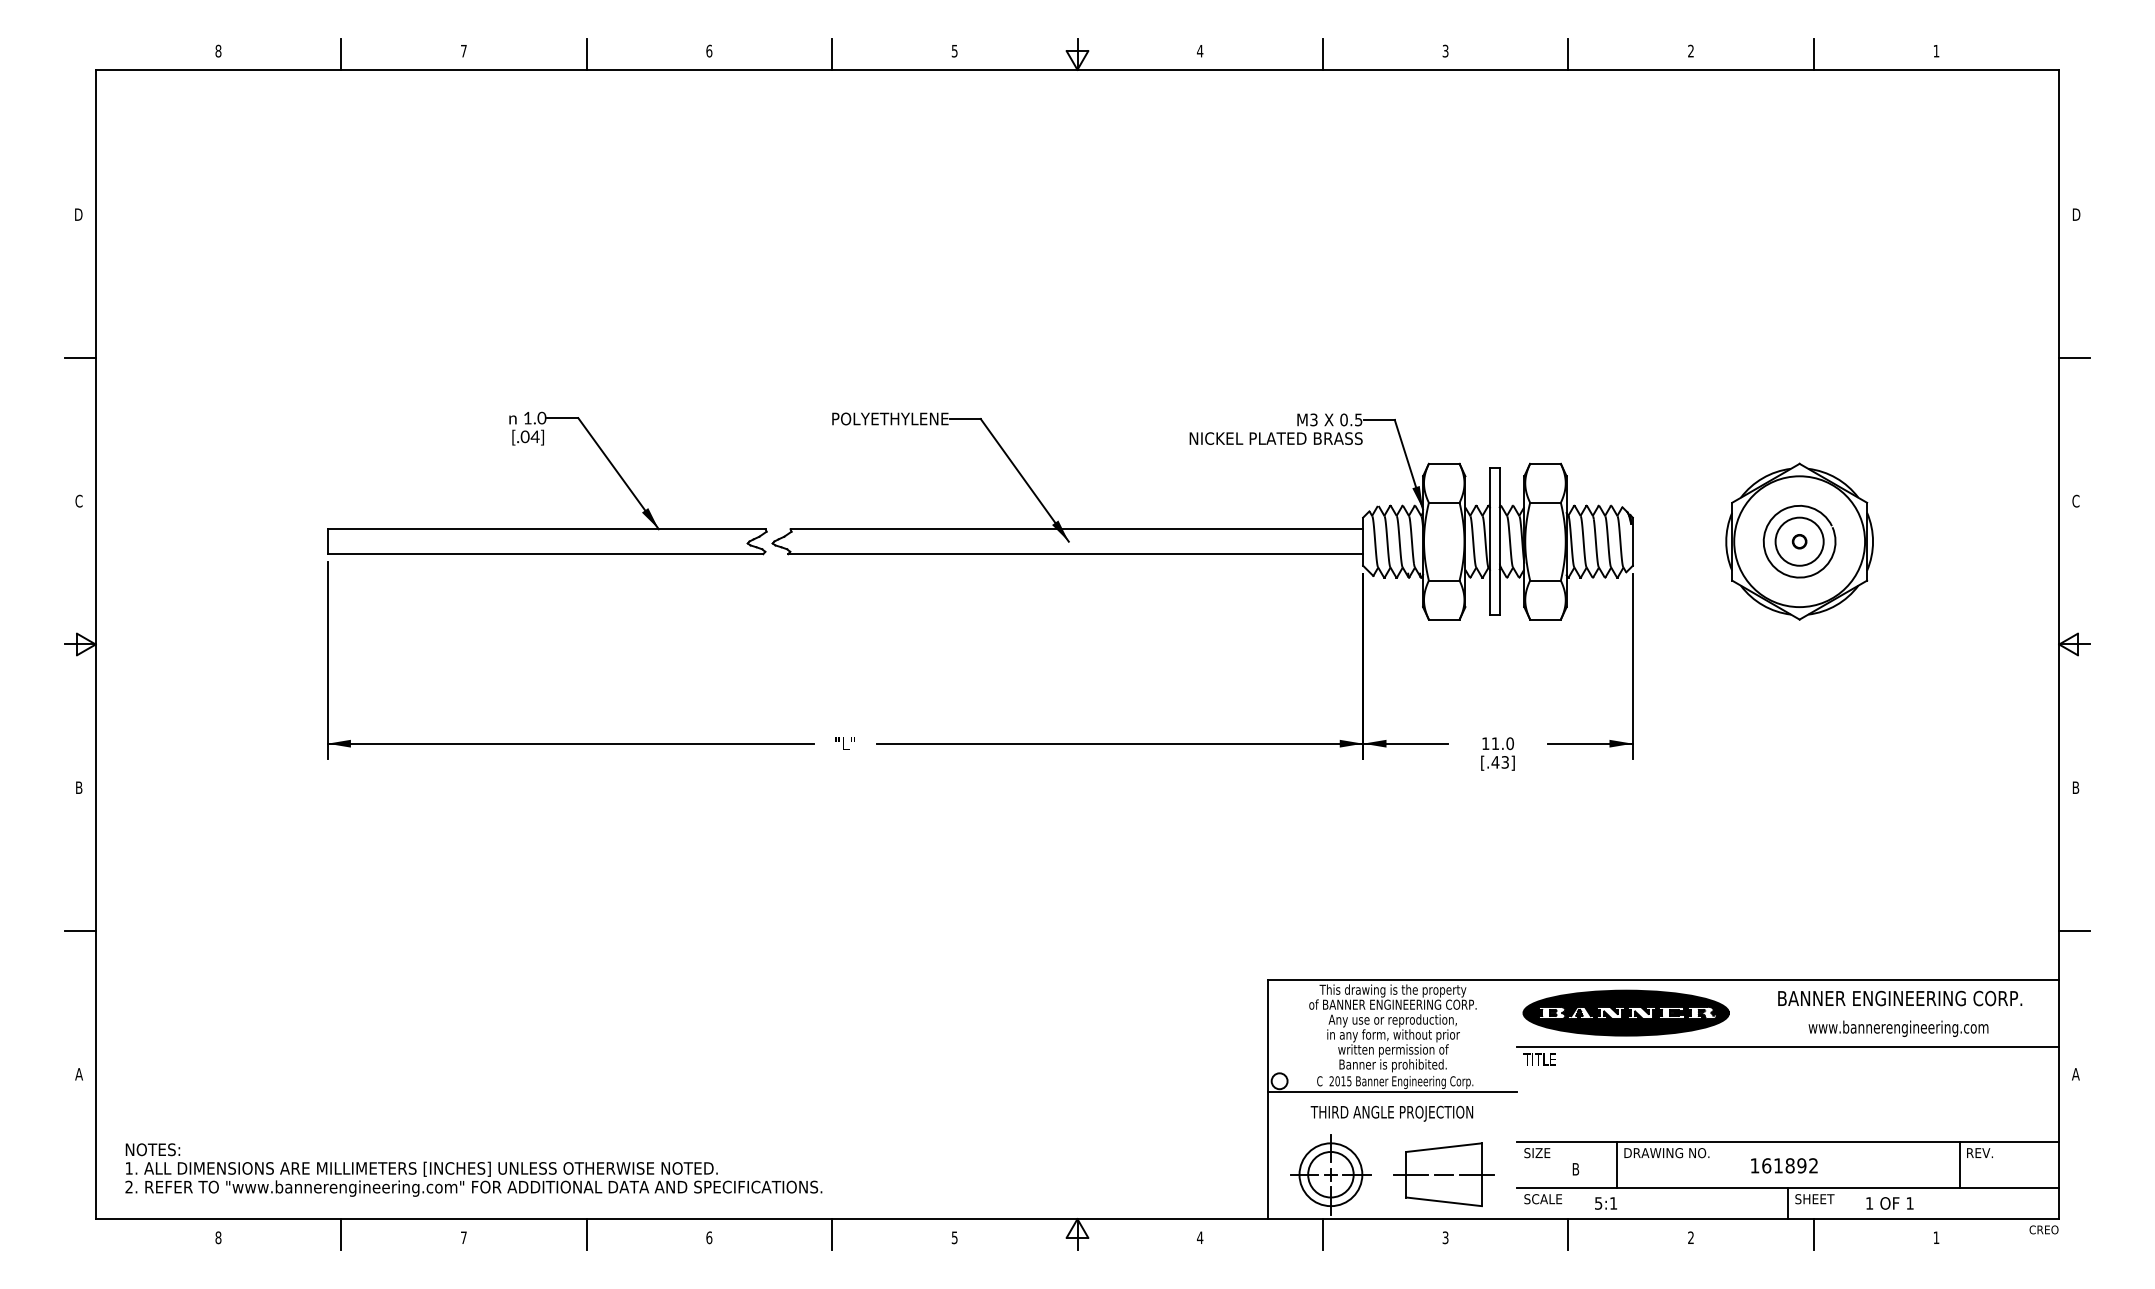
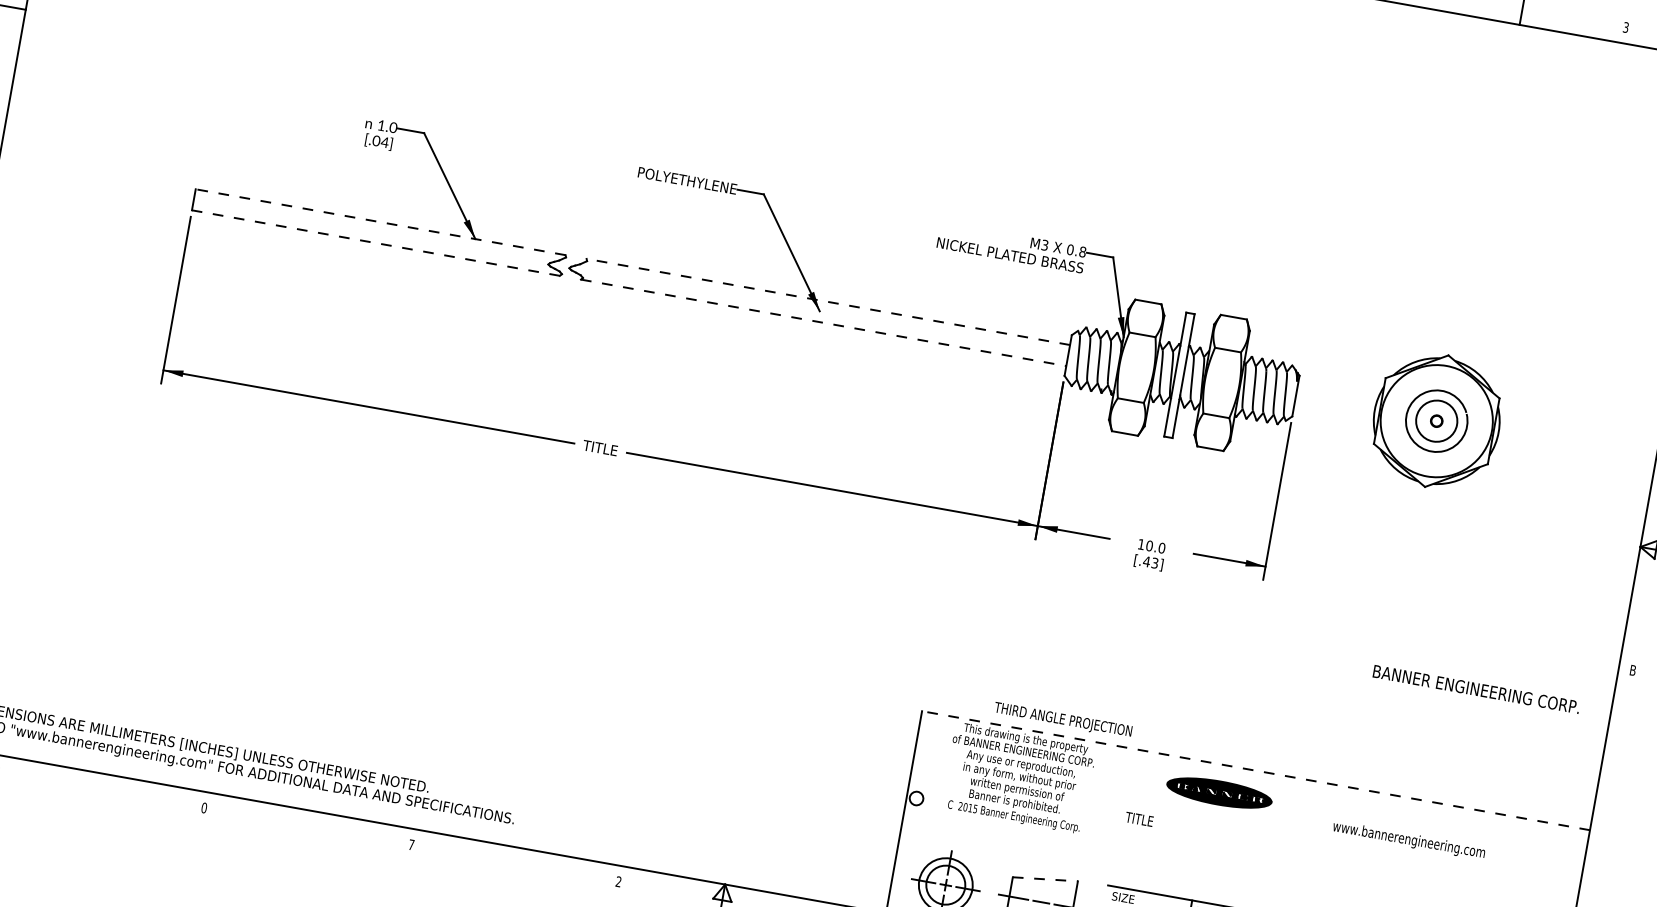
text: (1936, 50) -> (1626, 27), 1 -> 3
text: (1358, 419) -> (1082, 251), 0.5 -> 0.8
line: (546, 529) -> (380, 222), solid -> dashed
line: (1076, 529) -> (828, 302), solid -> dashed
line: (545, 554) -> (375, 243), solid -> dashed
line: (1076, 554) -> (824, 323), solid -> dashed
text: (844, 743) -> (599, 447), "L" -> TITLE
text: (1495, 743) -> (1149, 545), 11.0 -> 10.0
line: (2074, 931) -> (1610, 791), removed
line: (1663, 979) -> (1255, 770), solid -> dashed
text: (1900, 998) -> (1476, 689), moved
part: (1625, 1012) -> (1218, 792), size x0.6
text: (1898, 1028) -> (1409, 840), moved
line: (1788, 1047) -> (1351, 846), removed
line: (1392, 1092) -> (1010, 824), removed
text: (1391, 1113) -> (1062, 720), moved
line: (1444, 1147) -> (1045, 879), solid -> dashed
line: (341, 1234) -> (101, 786), removed
line: (586, 1234) -> (308, 823), removed
line: (832, 1234) -> (515, 860), removed
text: (463, 1237) -> (203, 807), 7 -> 0
text: (709, 1237) -> (411, 844), 6 -> 7
text: (954, 1237) -> (618, 881), 5 -> 2

